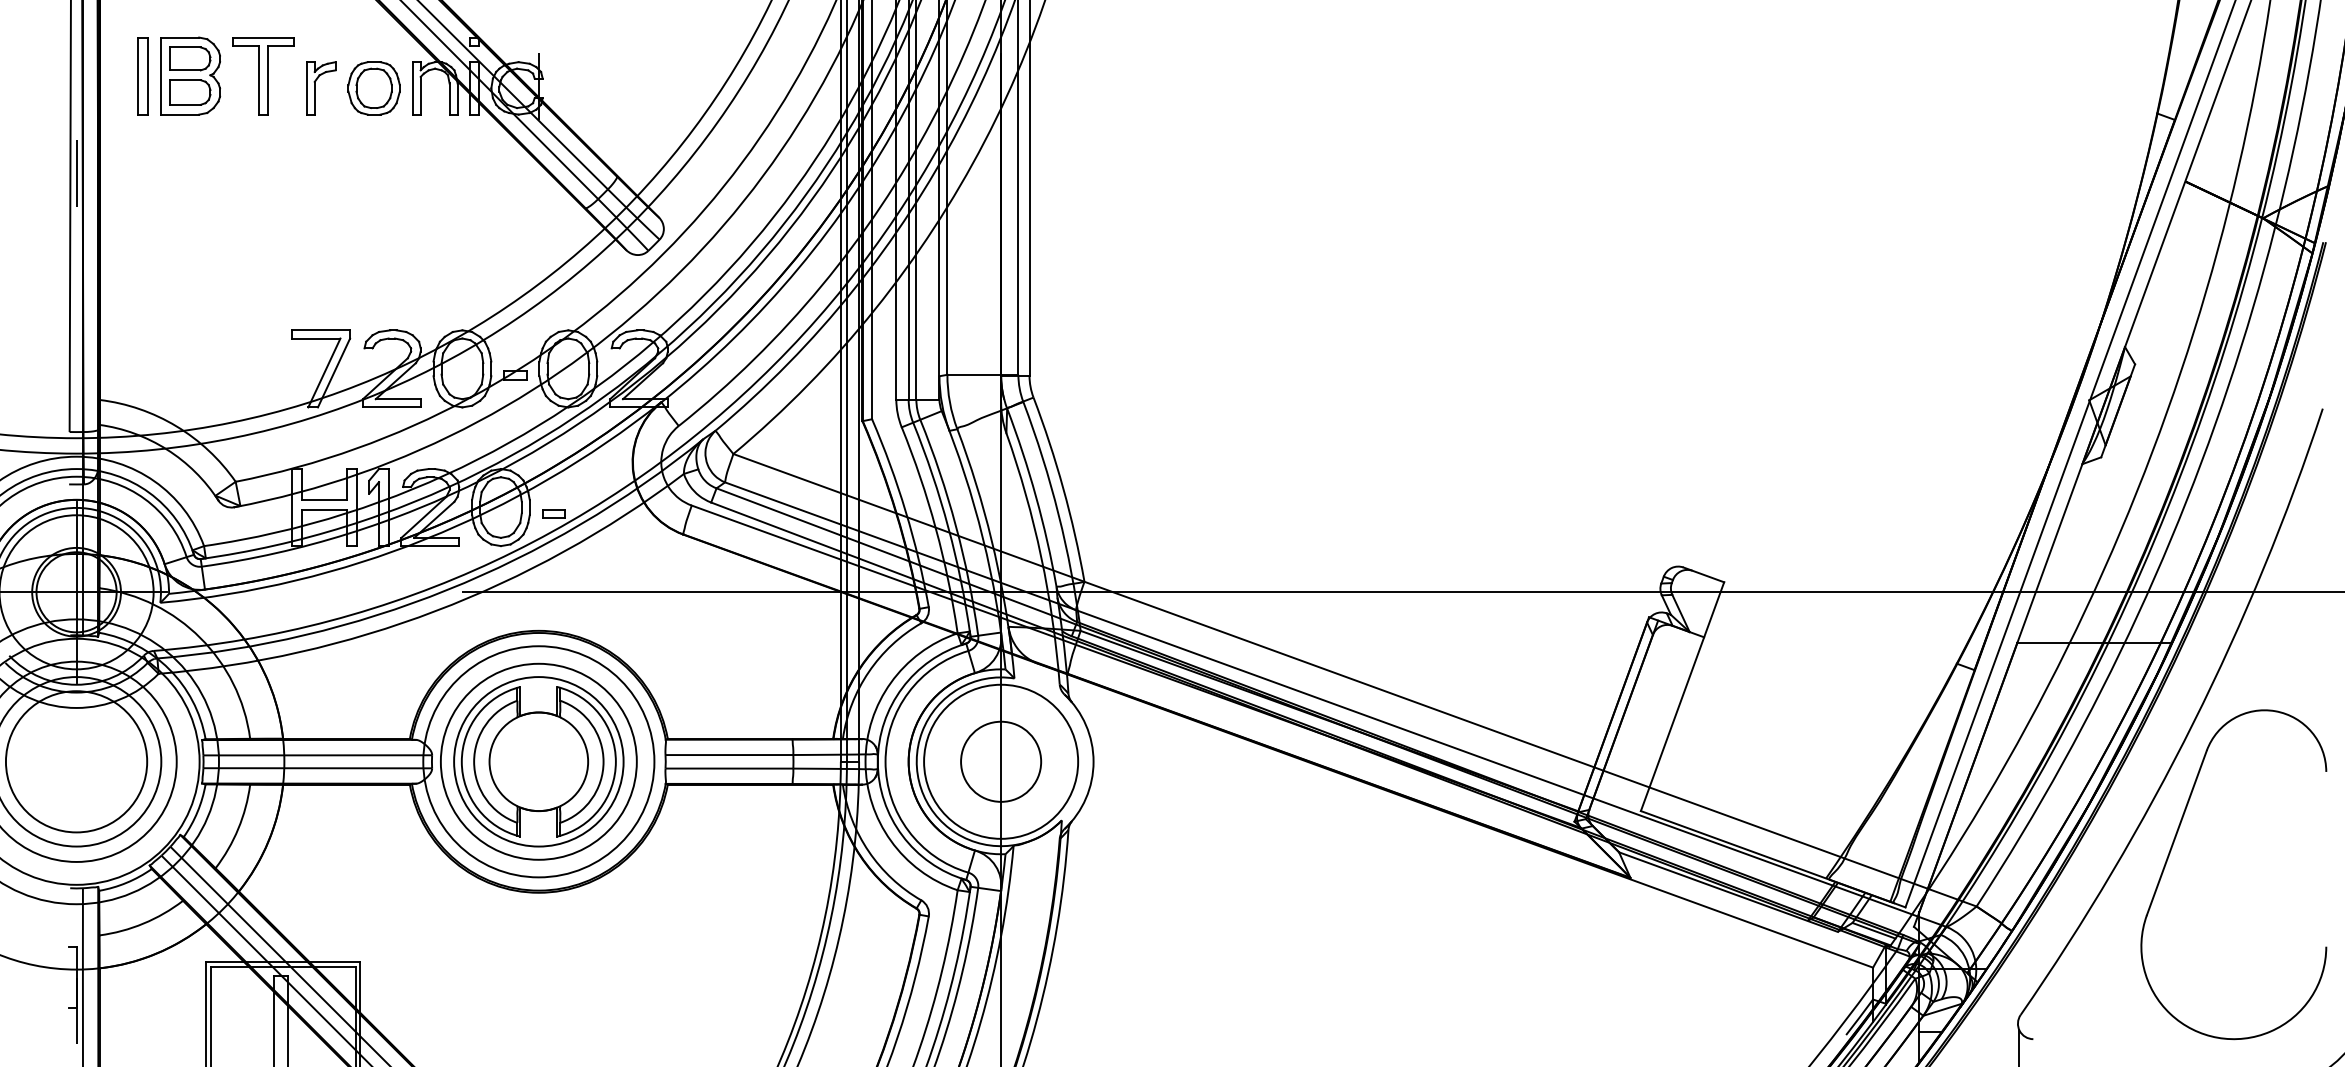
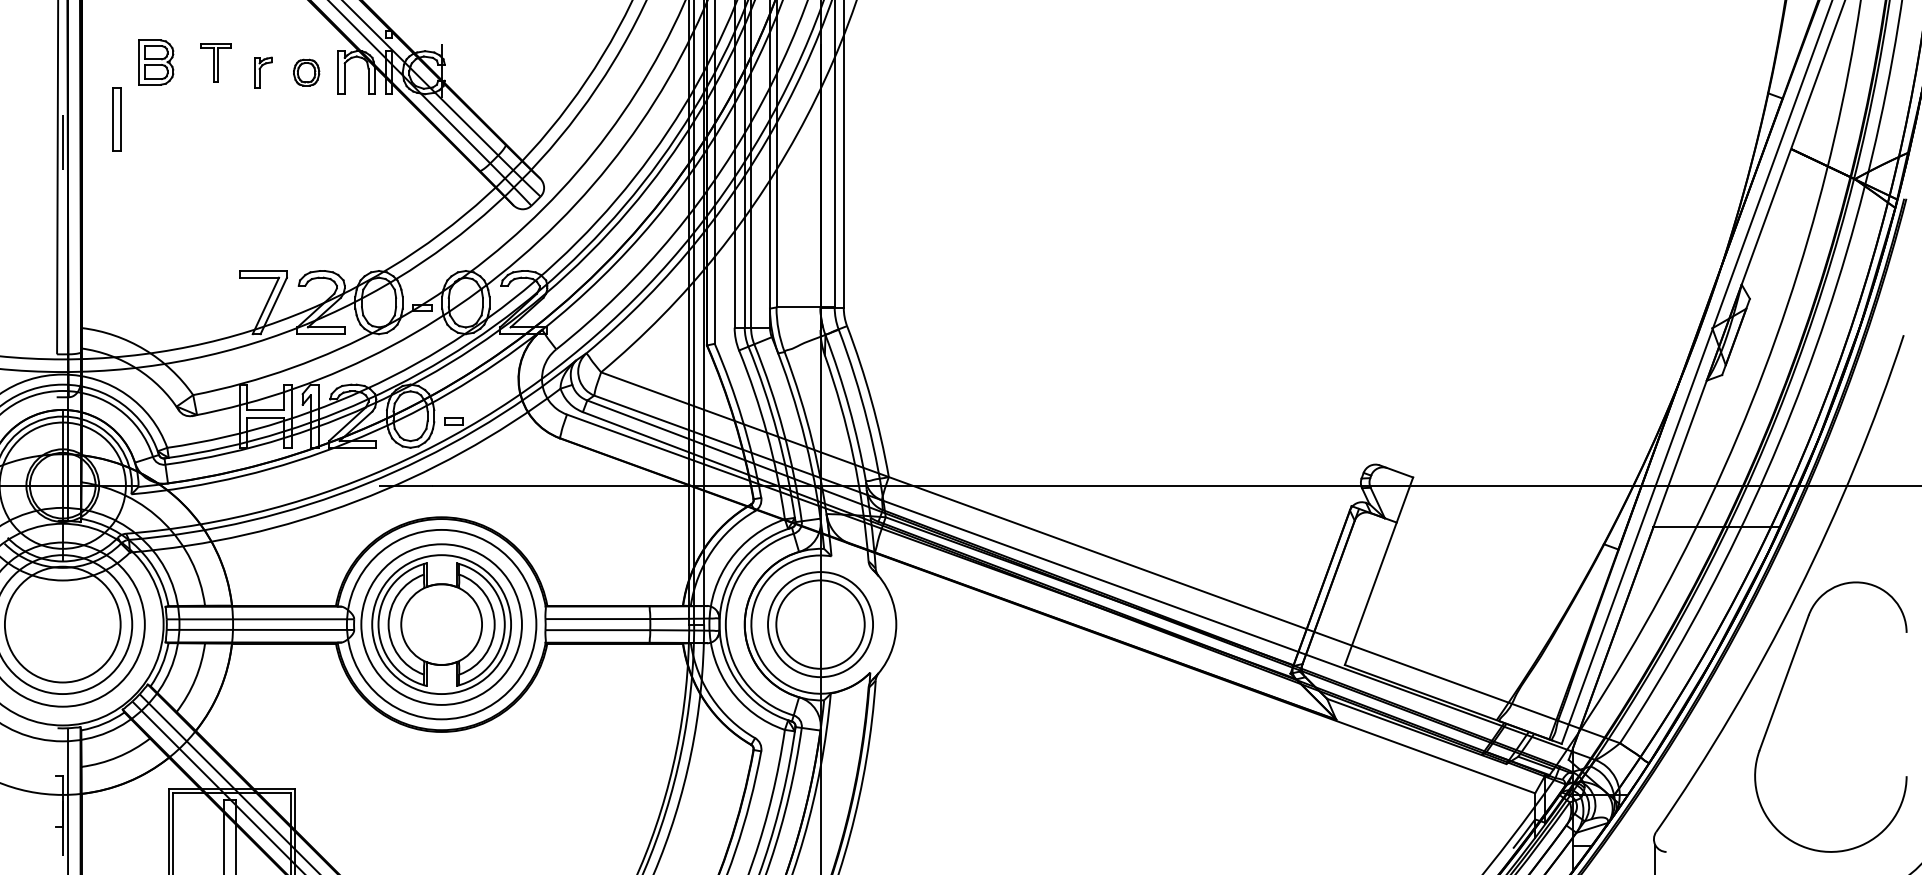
part: (190, 75) -> (156, 62), size x0.7
part: (142, 76) -> (116, 119), moved
part: (263, 76) -> (215, 62), size x0.6
part: (321, 88) -> (263, 72), size x0.7
part: (373, 88) -> (306, 72), size x0.6
circle: (1001, 761) -> (820, 624), size x0.7
circle: (1001, 761) -> (820, 624), size x1.6

